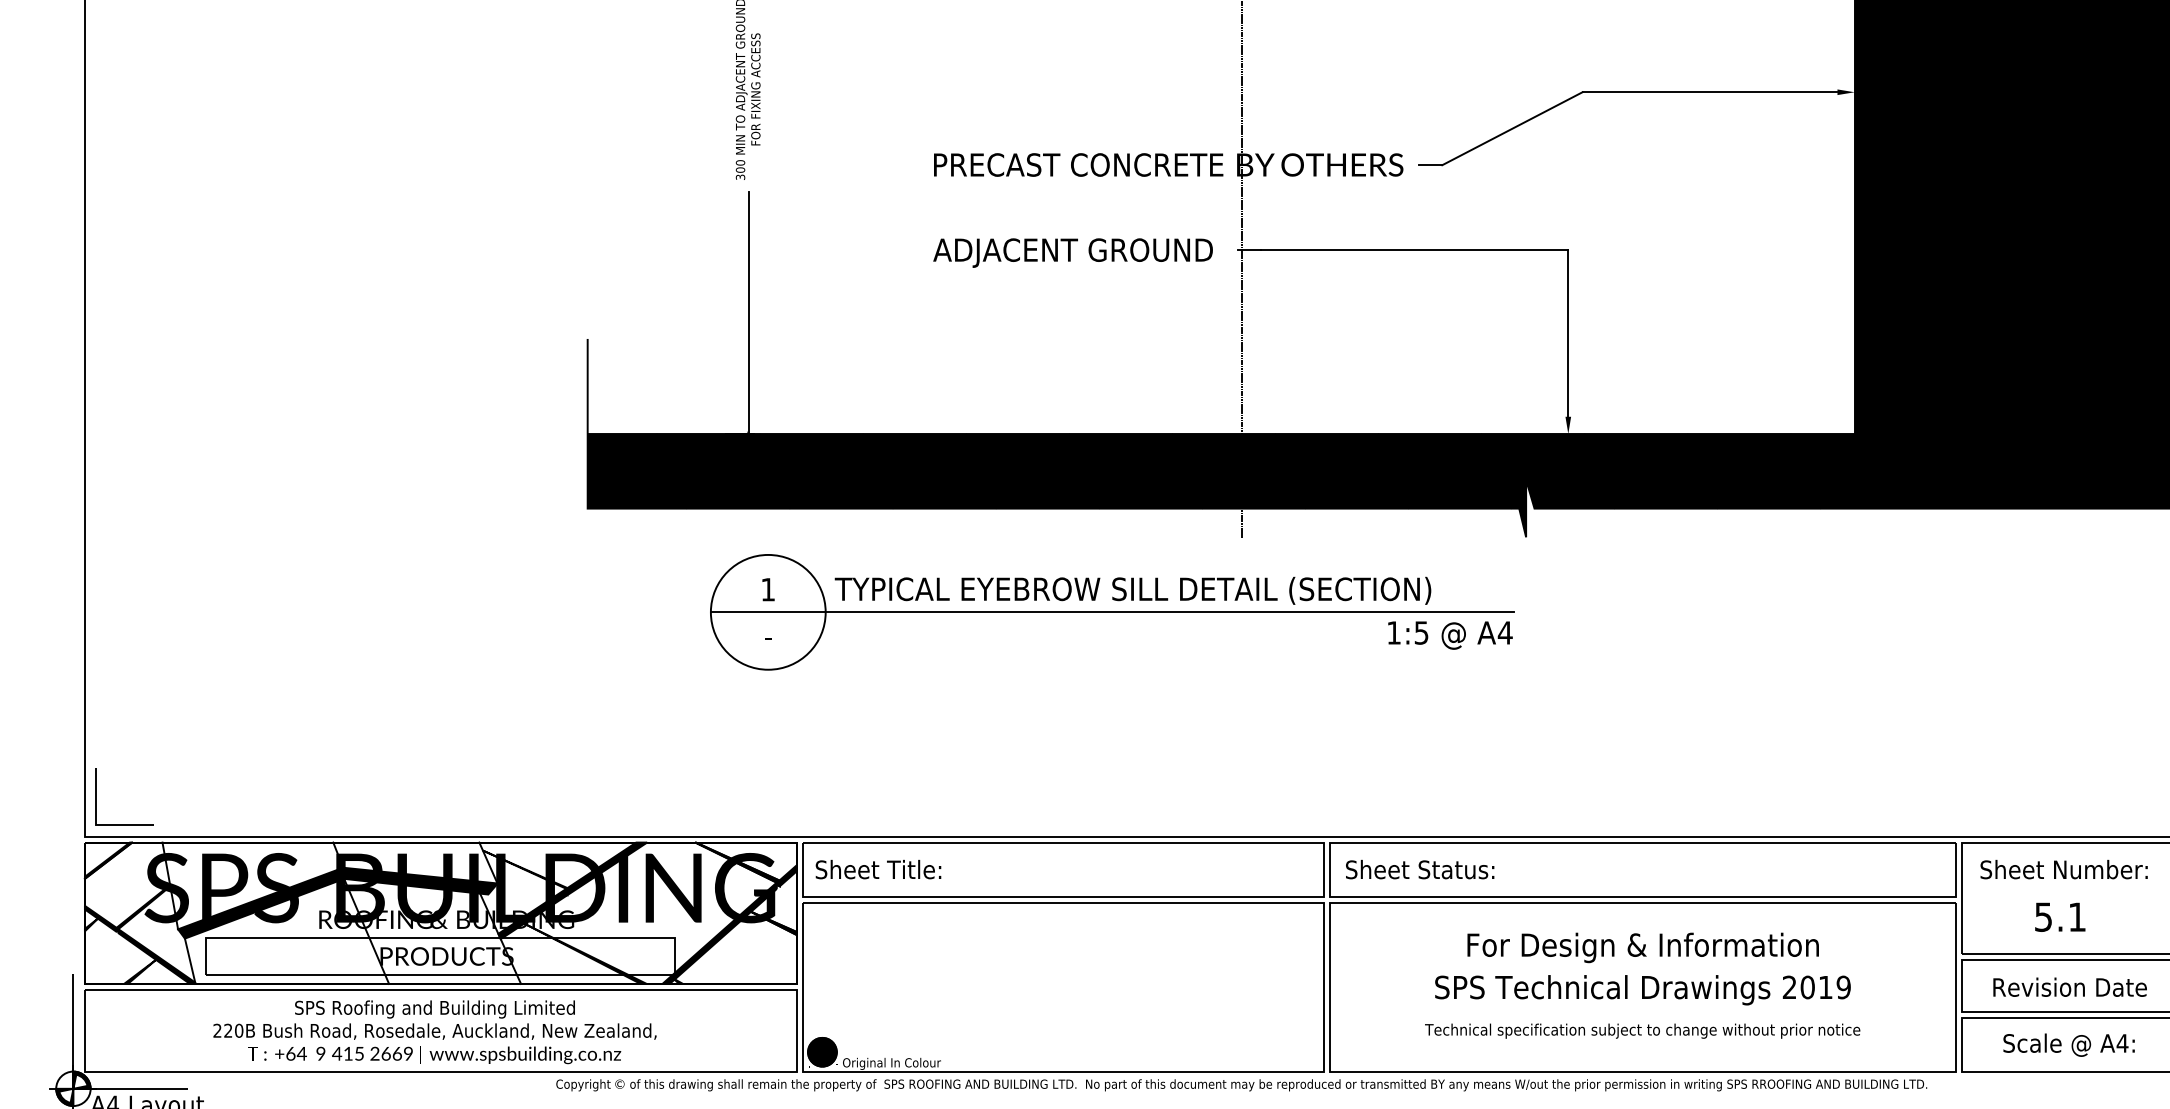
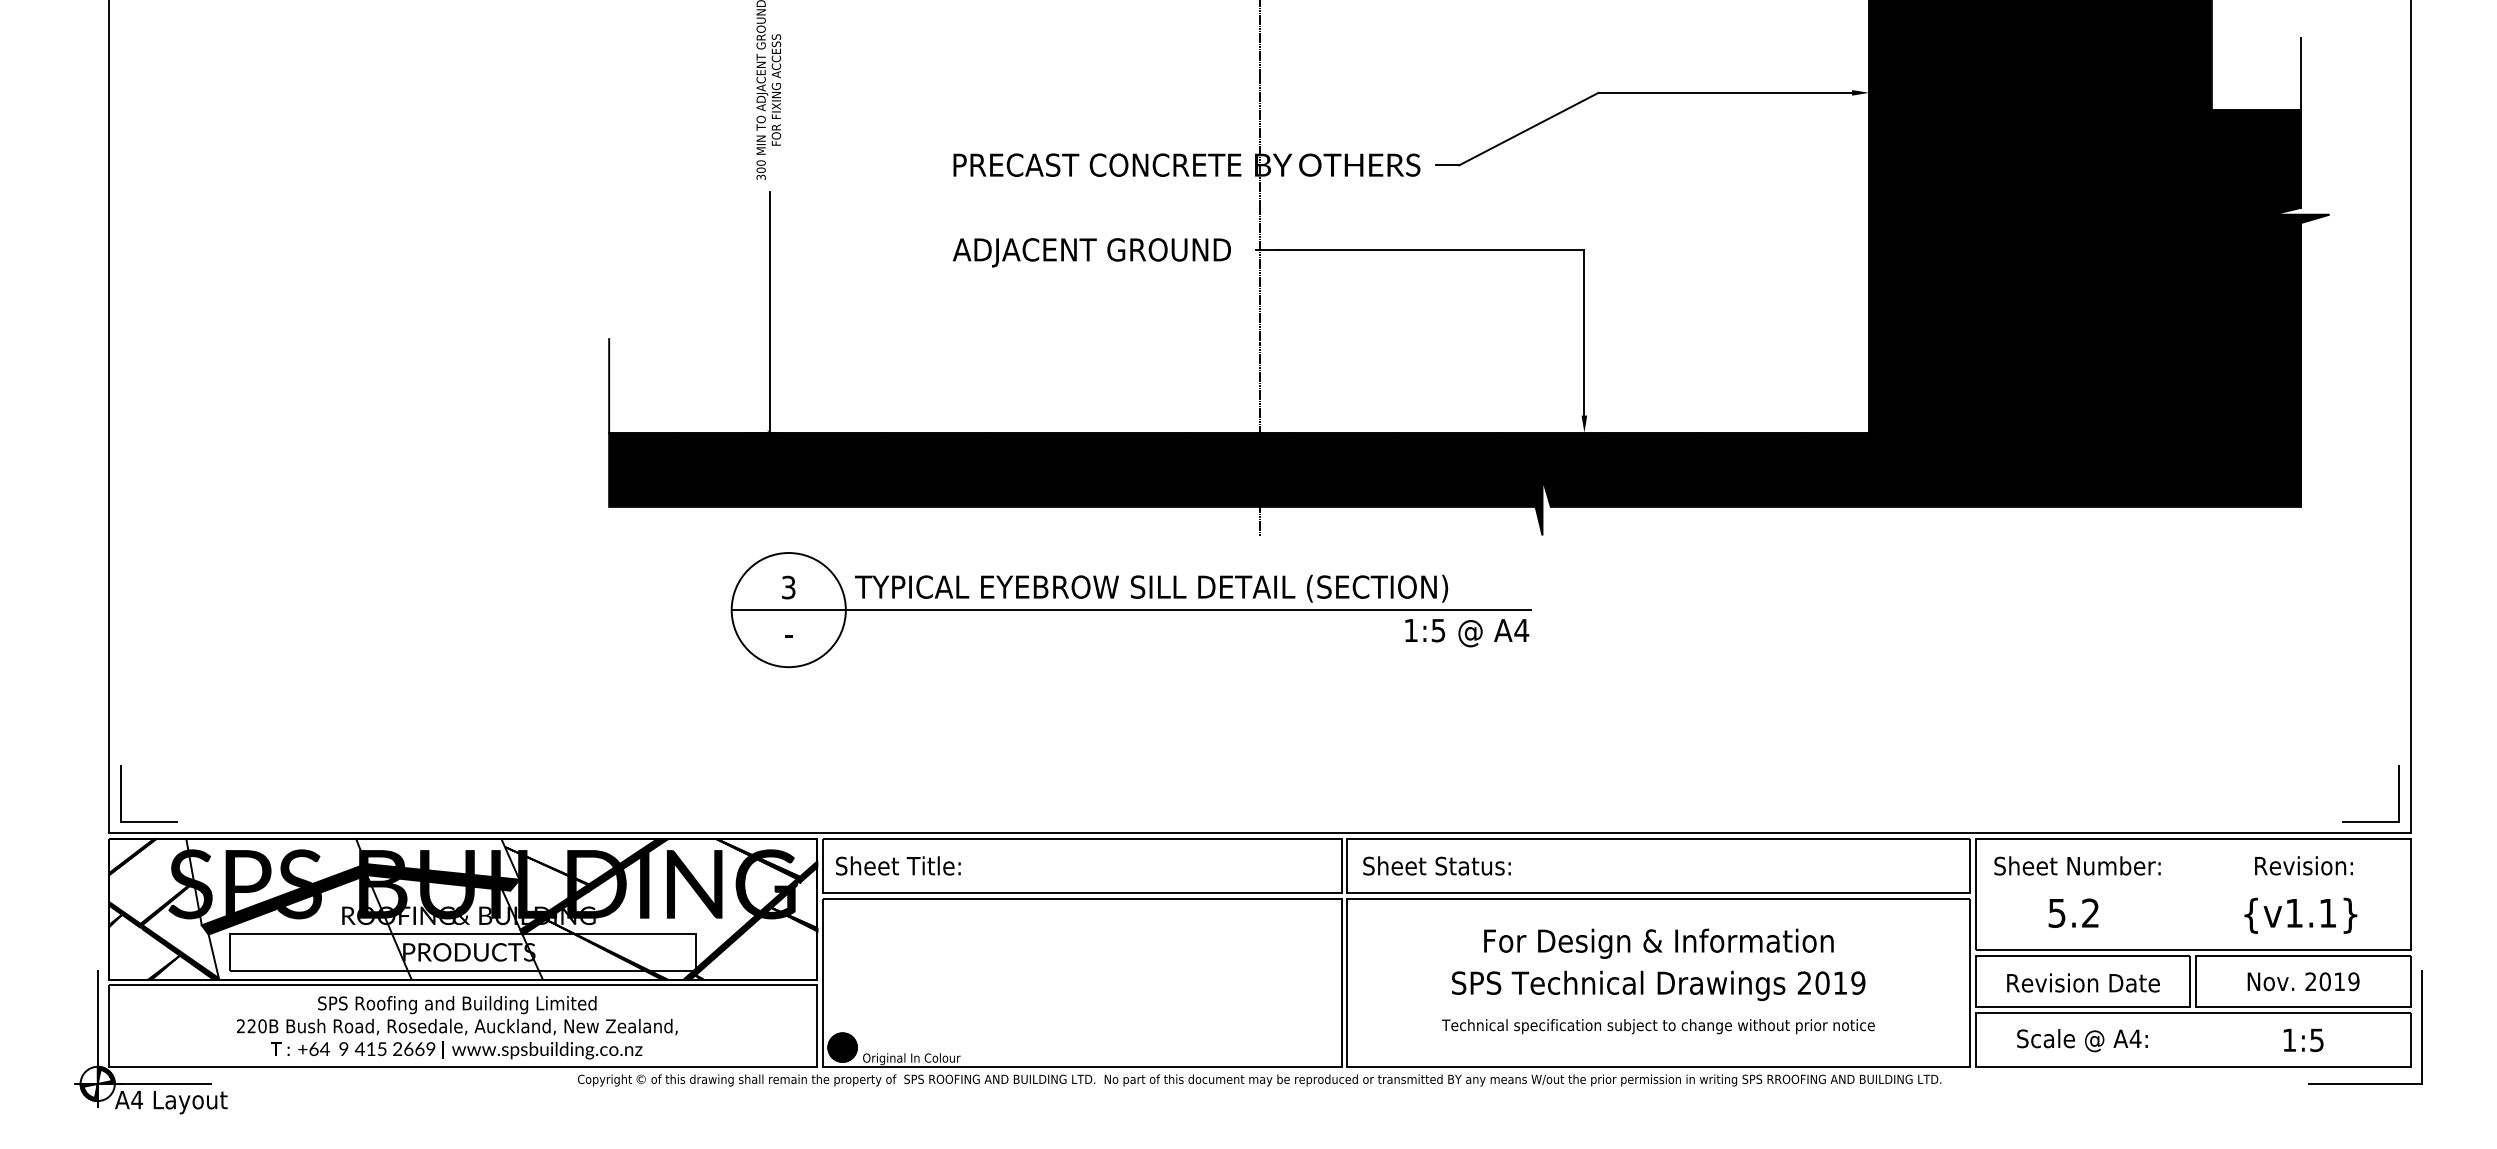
text: (768, 589) -> (788, 587), 1 -> 3
text: (2077, 916) -> (2090, 912), 5.1 -> 5.2

